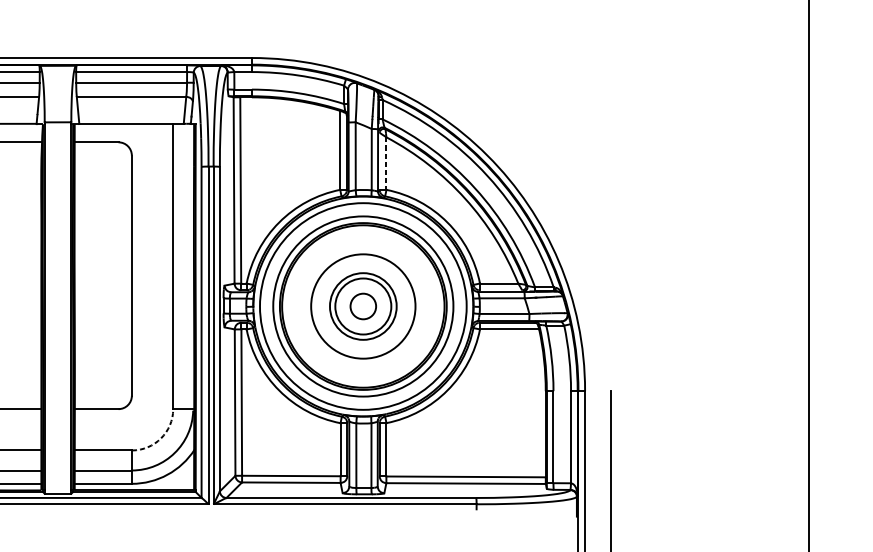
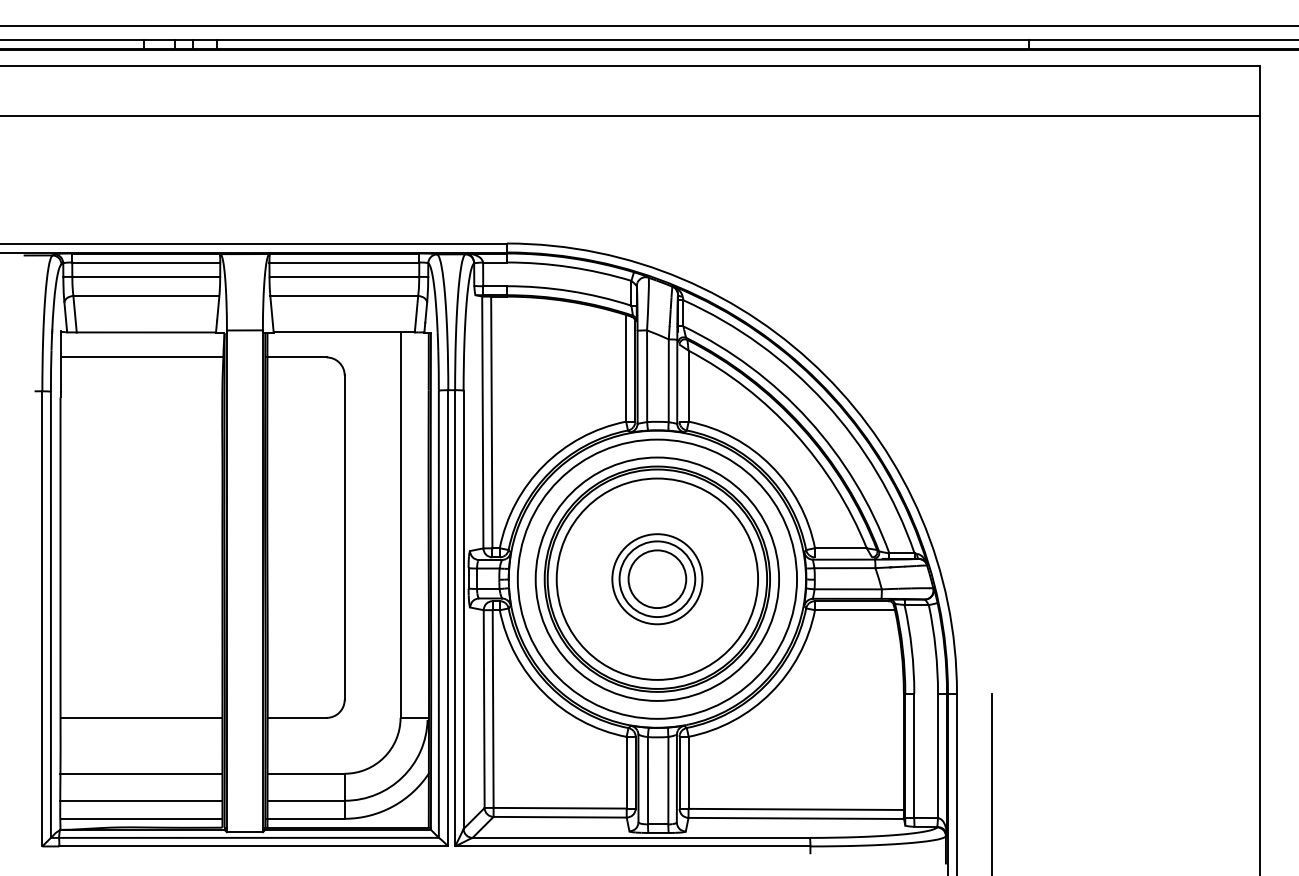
line: (386, 163) -> (688, 386), dashed -> solid
circle: (363, 305) -> (657, 578), size x1.43
circle: (363, 306) -> (657, 579), size x1.67
arc: (161, 438) -> (384, 757), dashed -> solid

